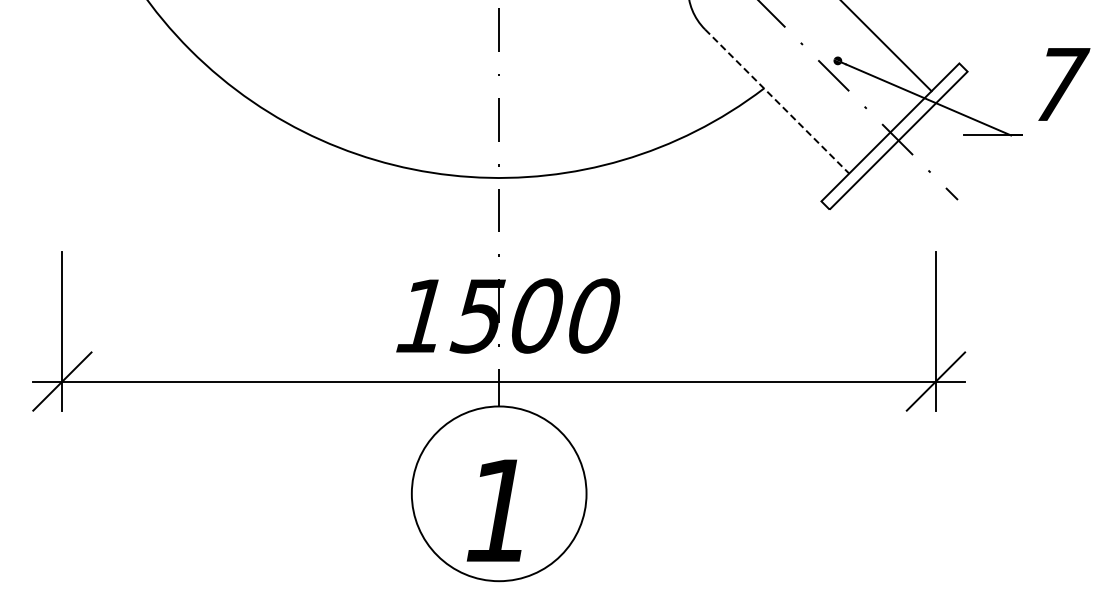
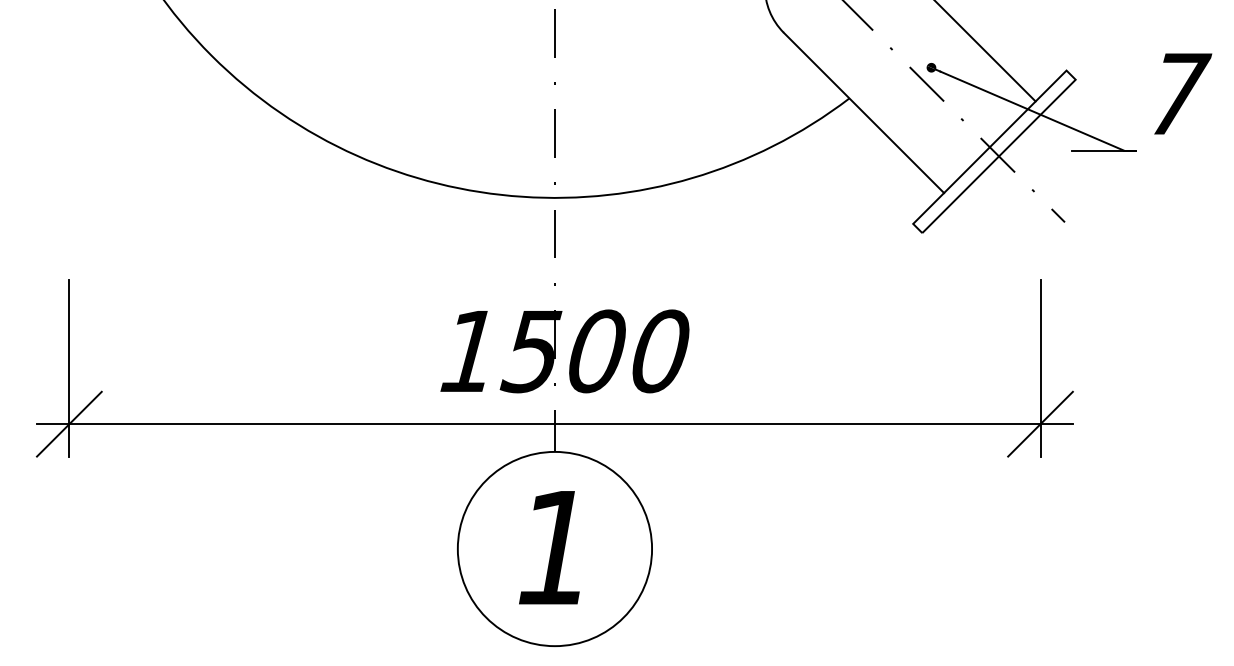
line: (777, 101) -> (864, 112), dashed -> solid
text: (493, 510) -> (548, 547), moved

